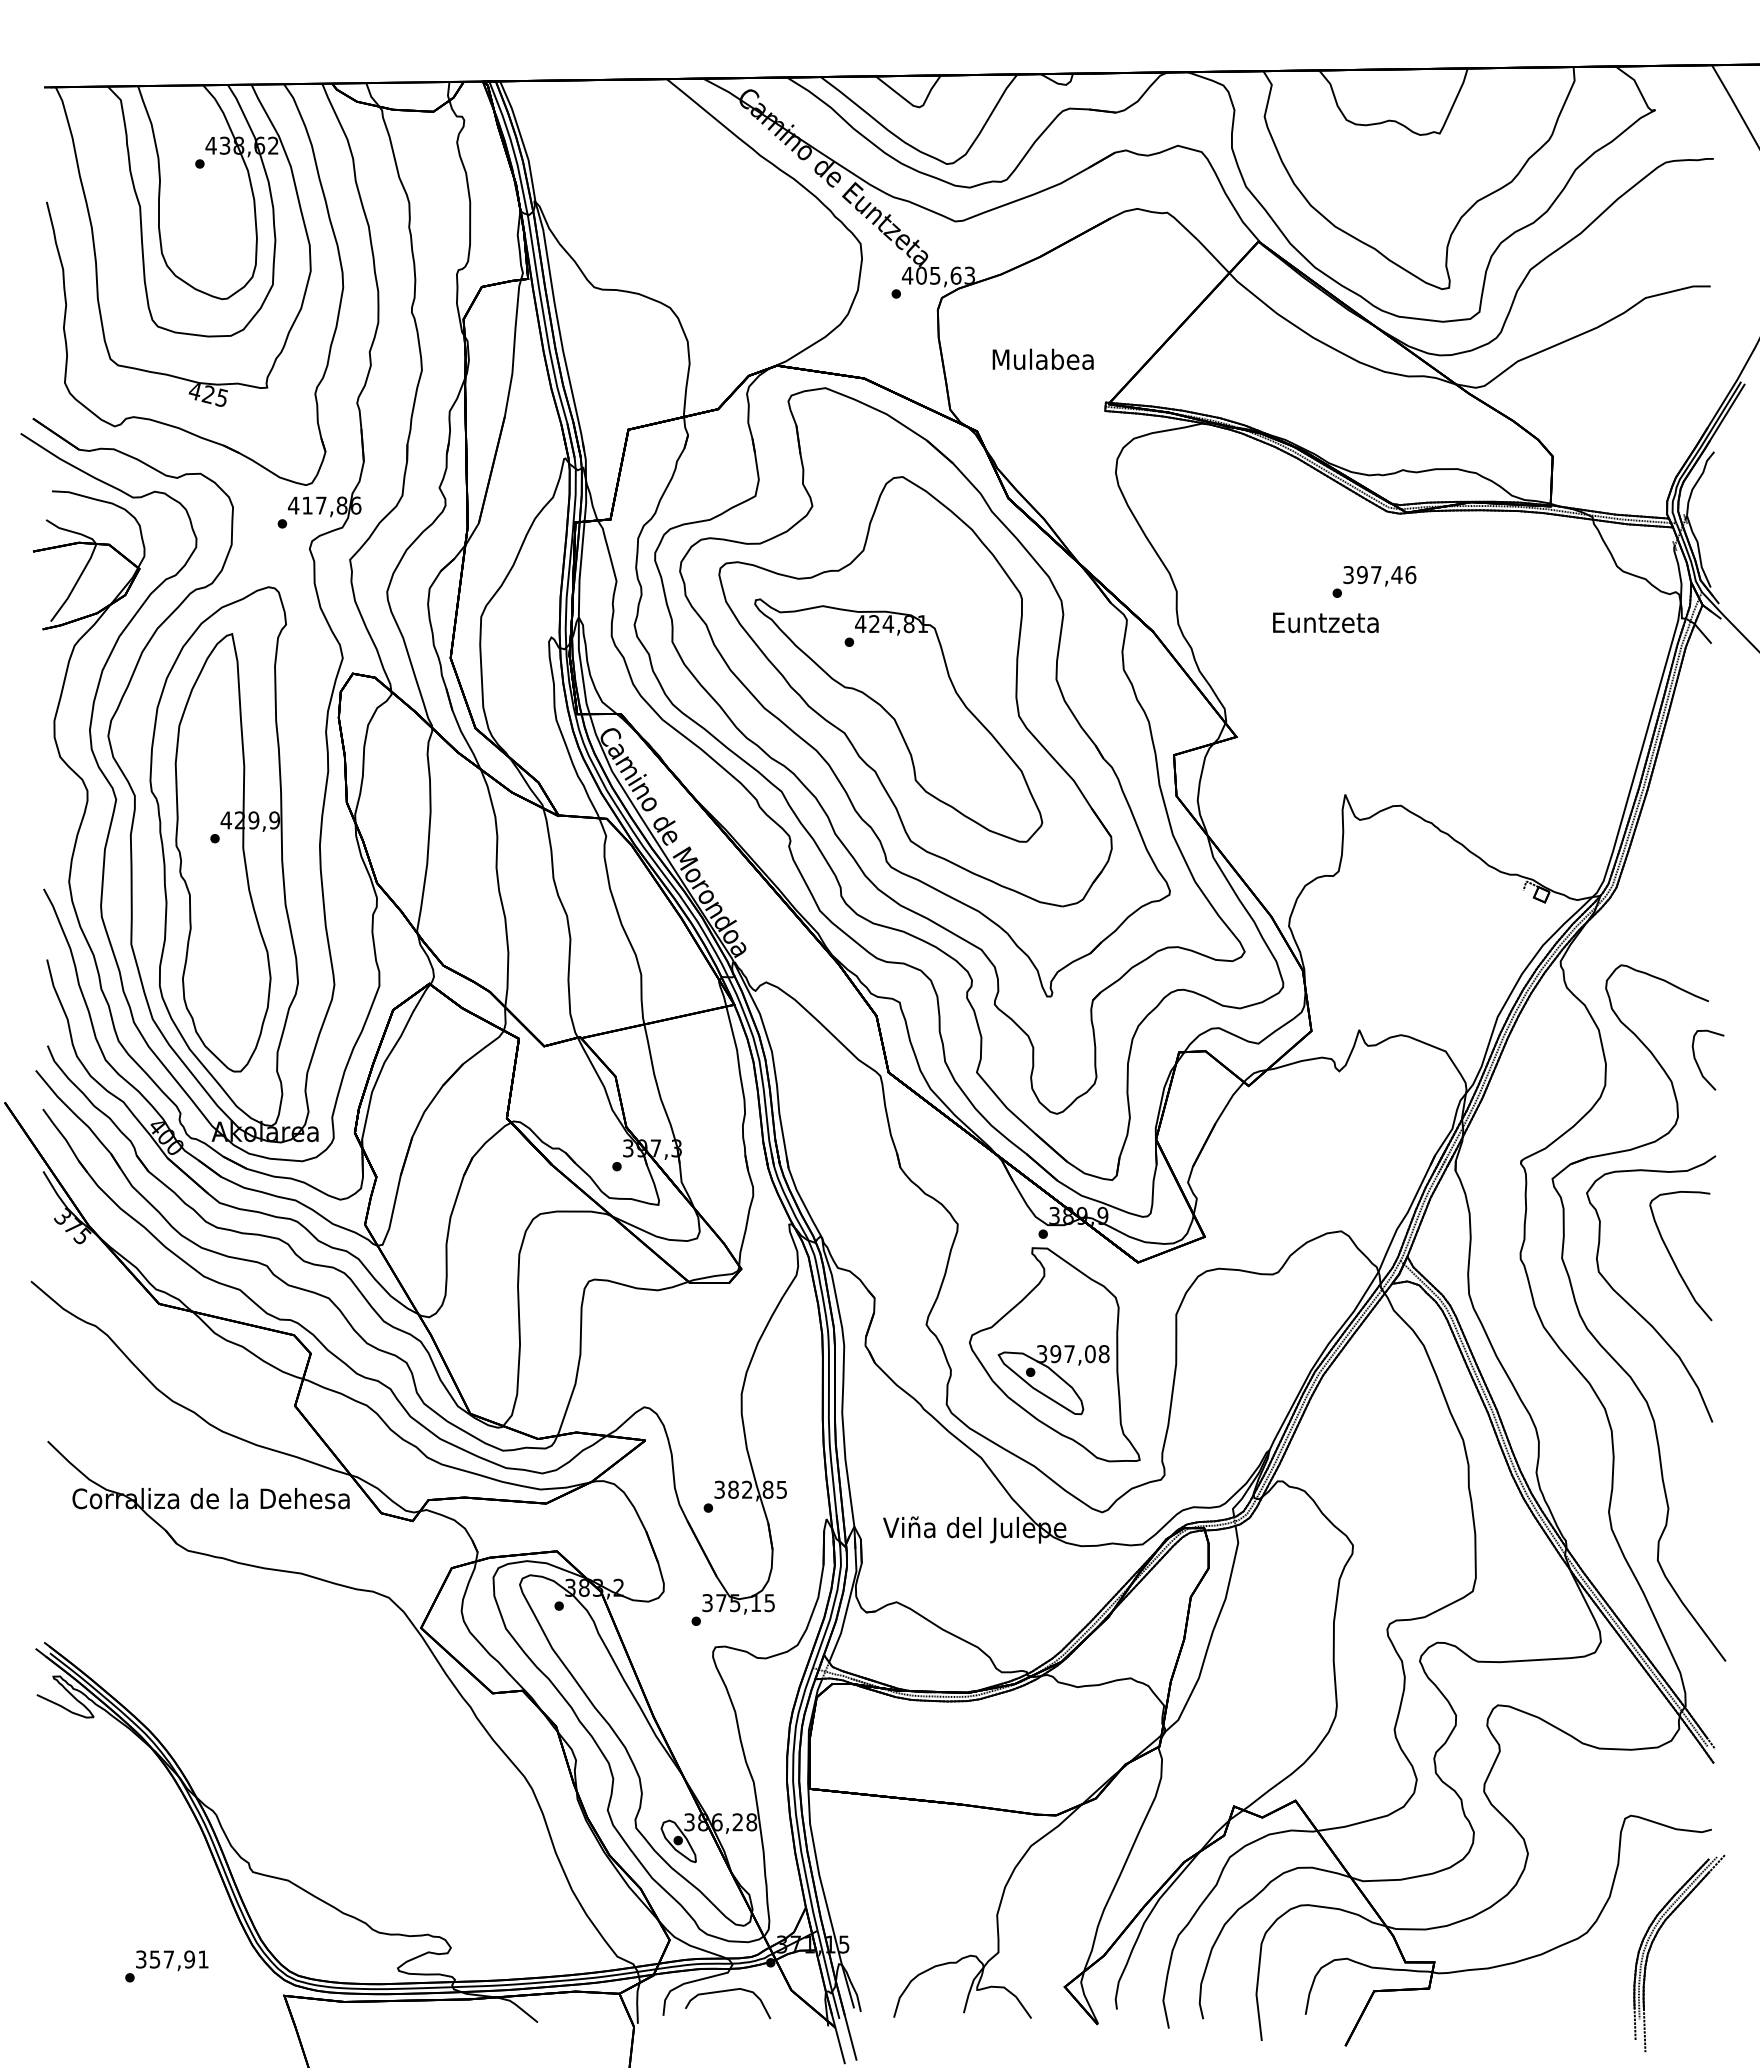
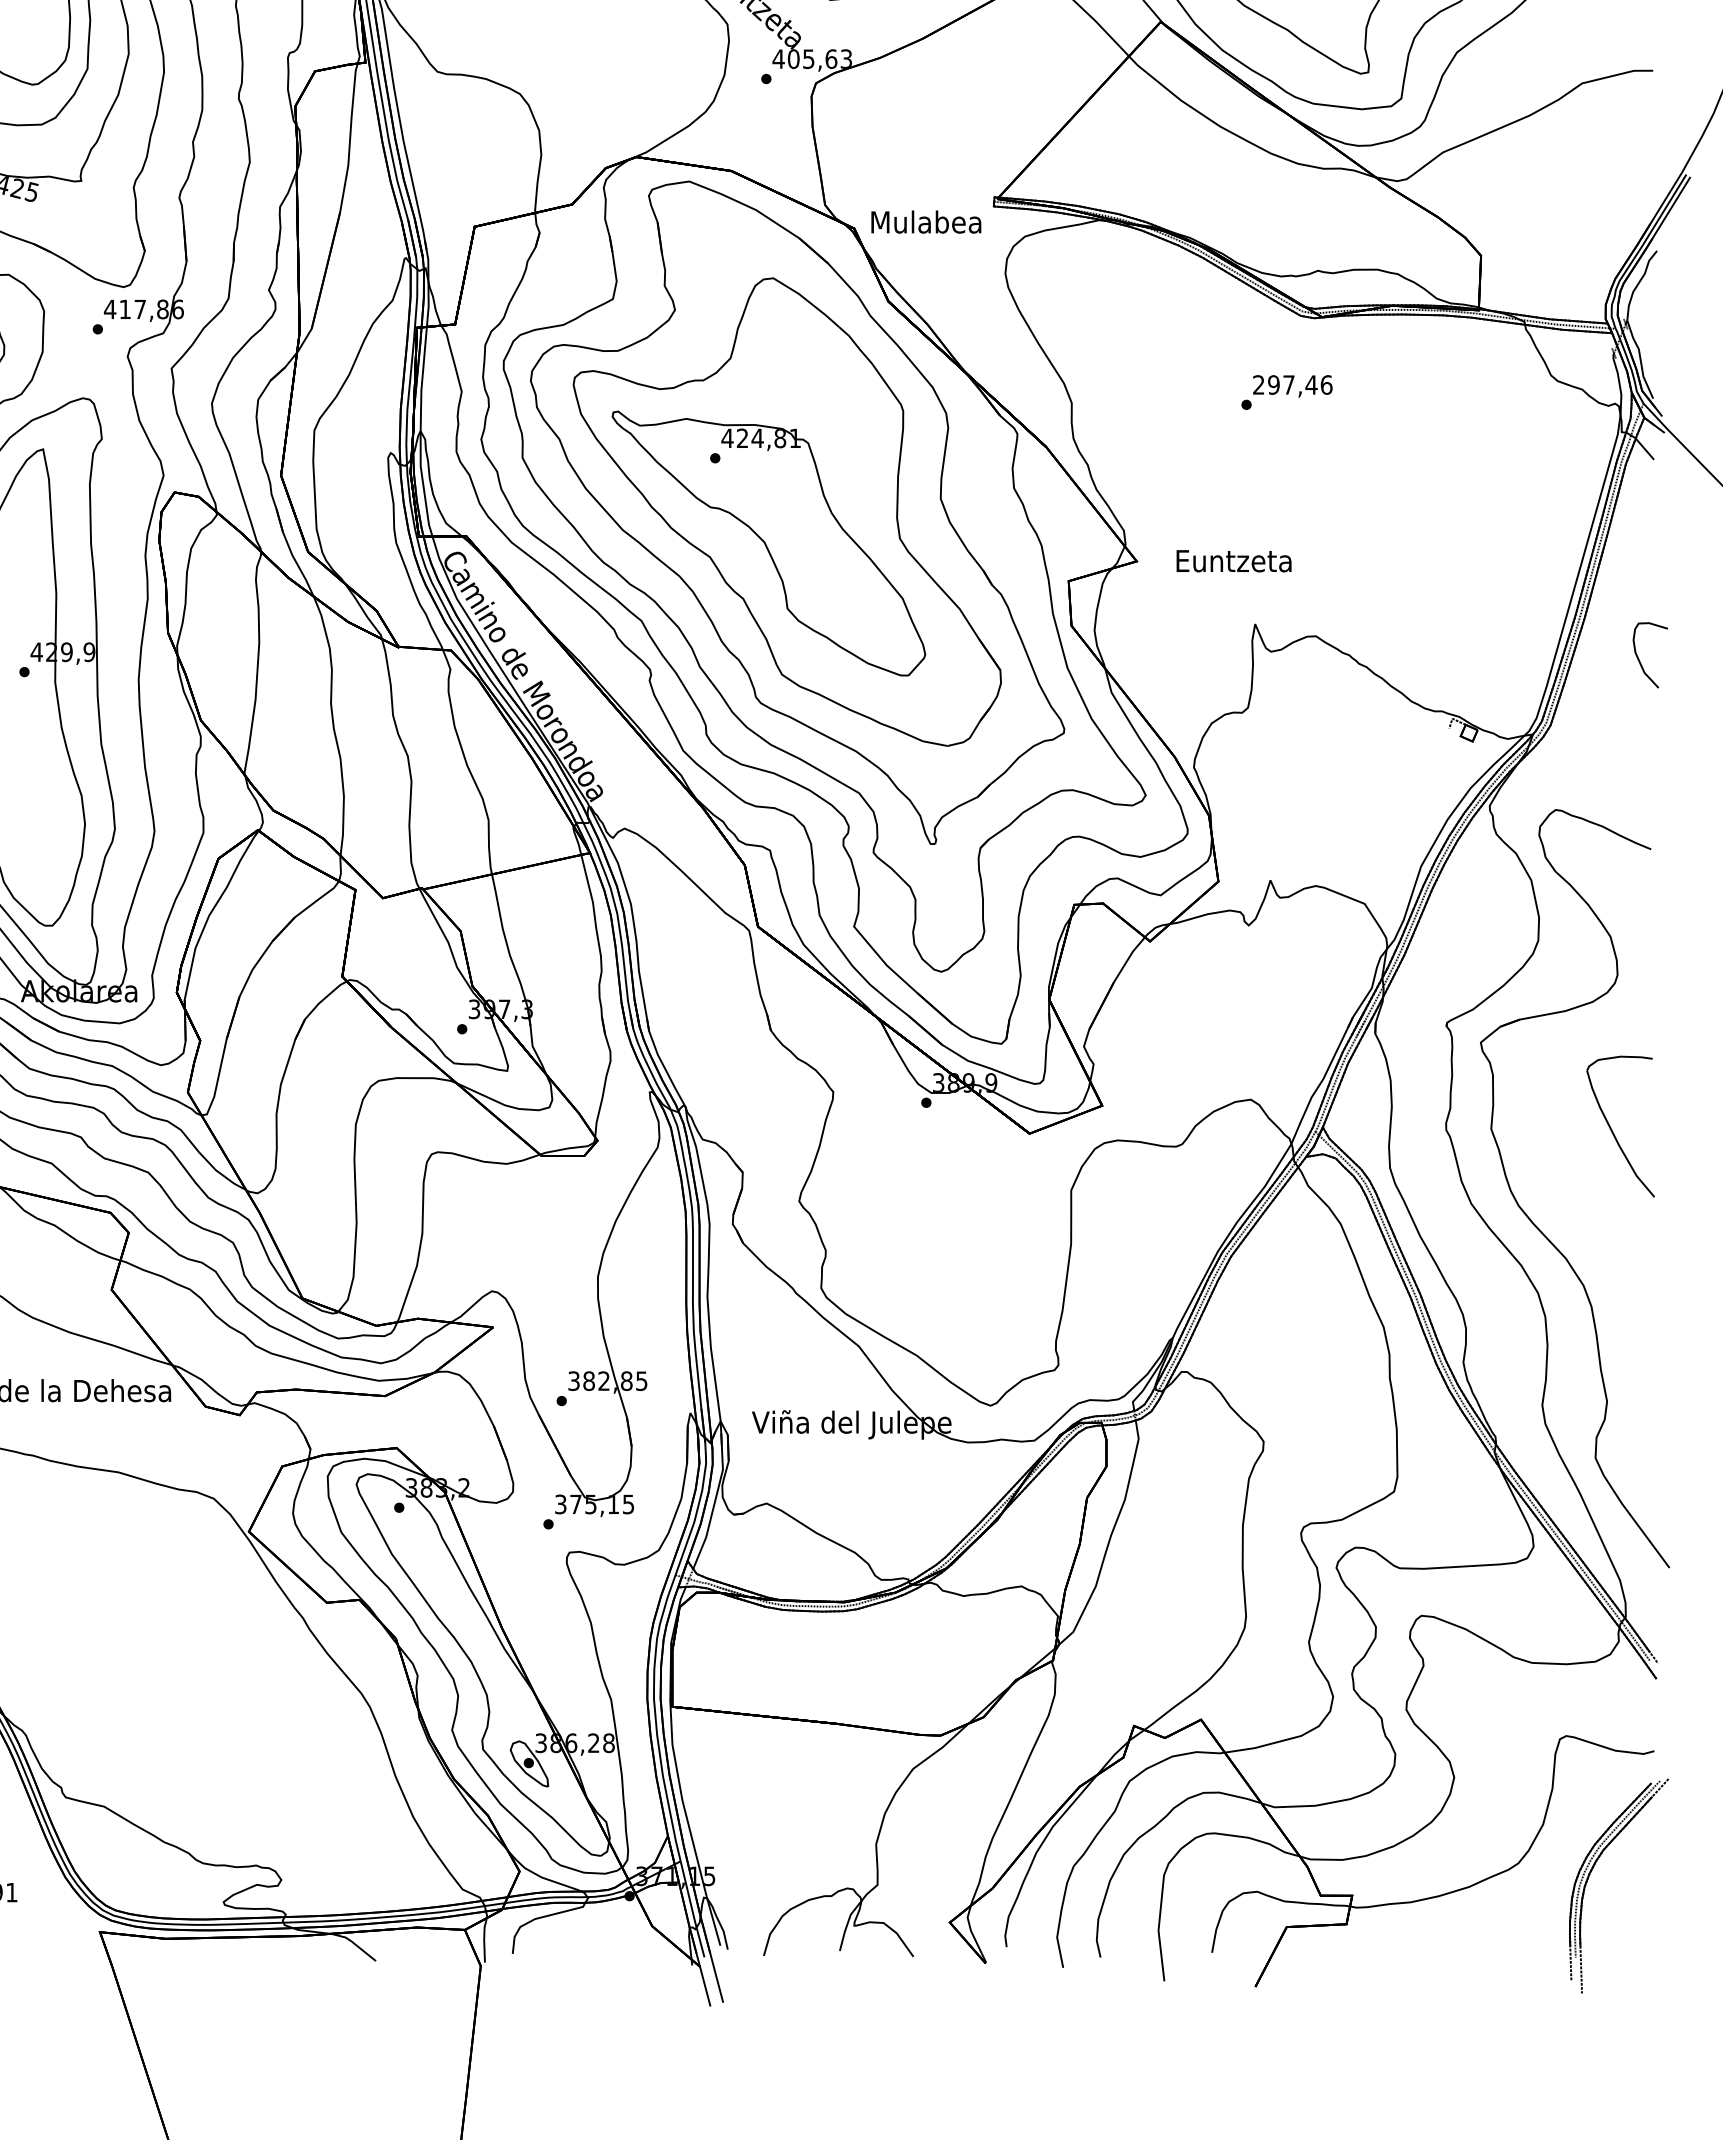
text: (1042, 358) -> (925, 221), moved
text: (1348, 575) -> (1258, 385), 397,46 -> 297,46
text: (1325, 622) -> (1233, 560), moved
curve: (1697, 1061) -> (1638, 656), moved
curve: (1632, 1306) -> (1567, 1181), removed
part: (1054, 1354) -> (938, 1233), removed
curve: (728, 1991) -> (583, 1927), removed

